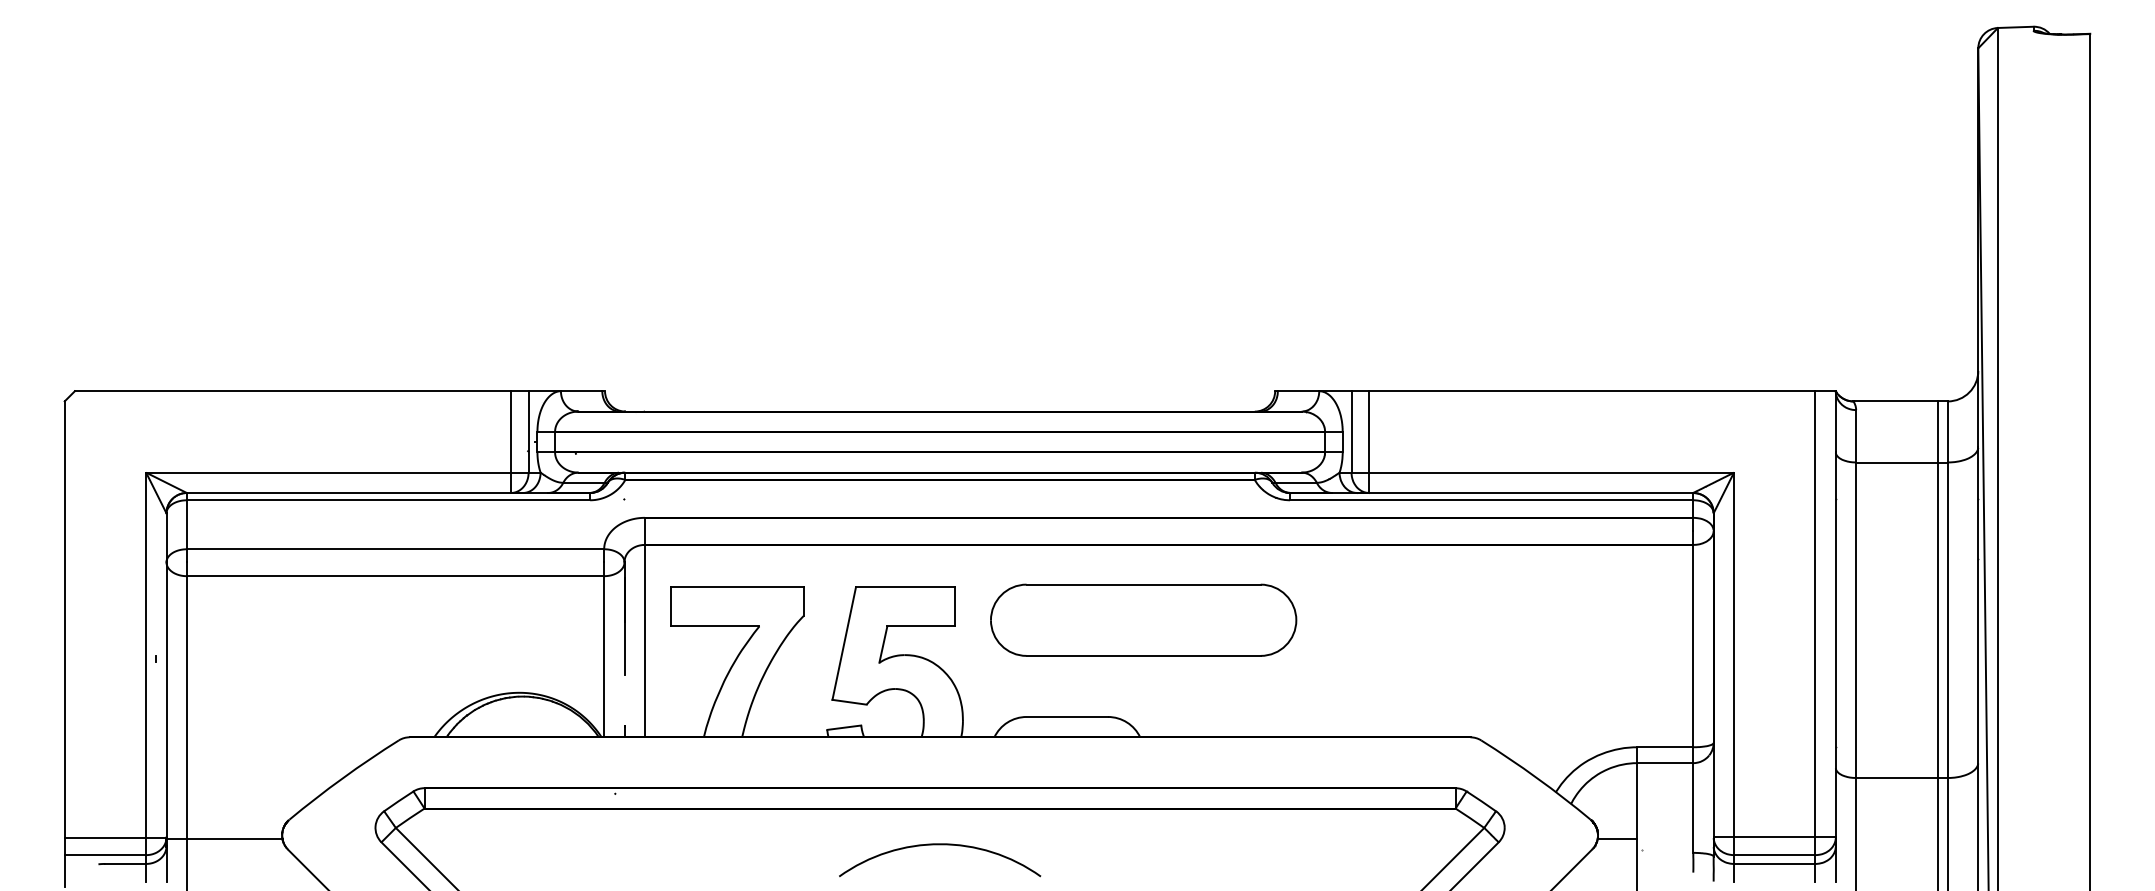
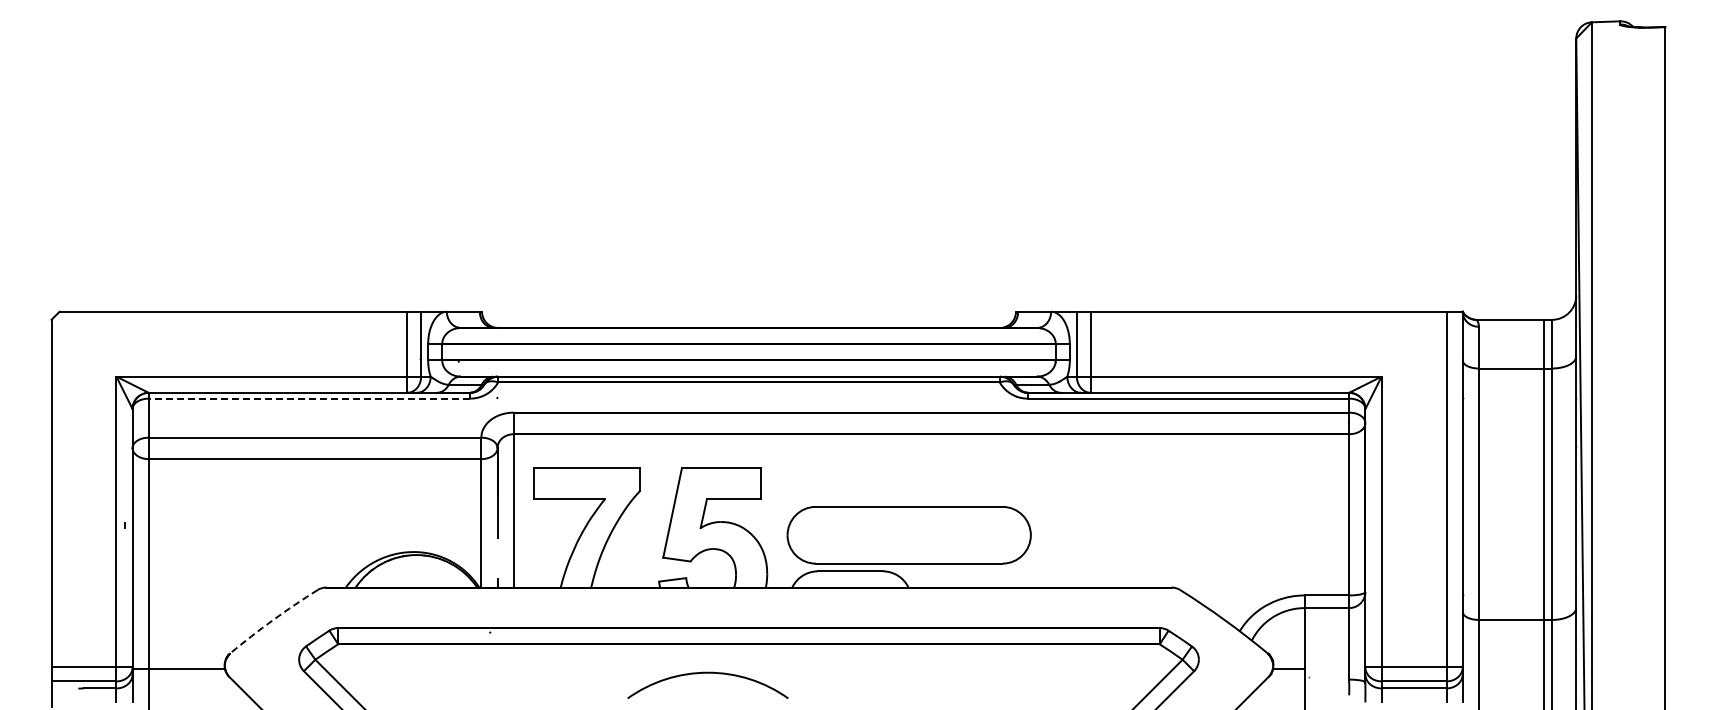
line: (388, 500) -> (309, 398), solid -> dashed
part: (1142, 620) -> (908, 535), moved
arc: (343, 778) -> (273, 620), solid -> dashed
arc: (939, 845) -> (707, 673), moved

